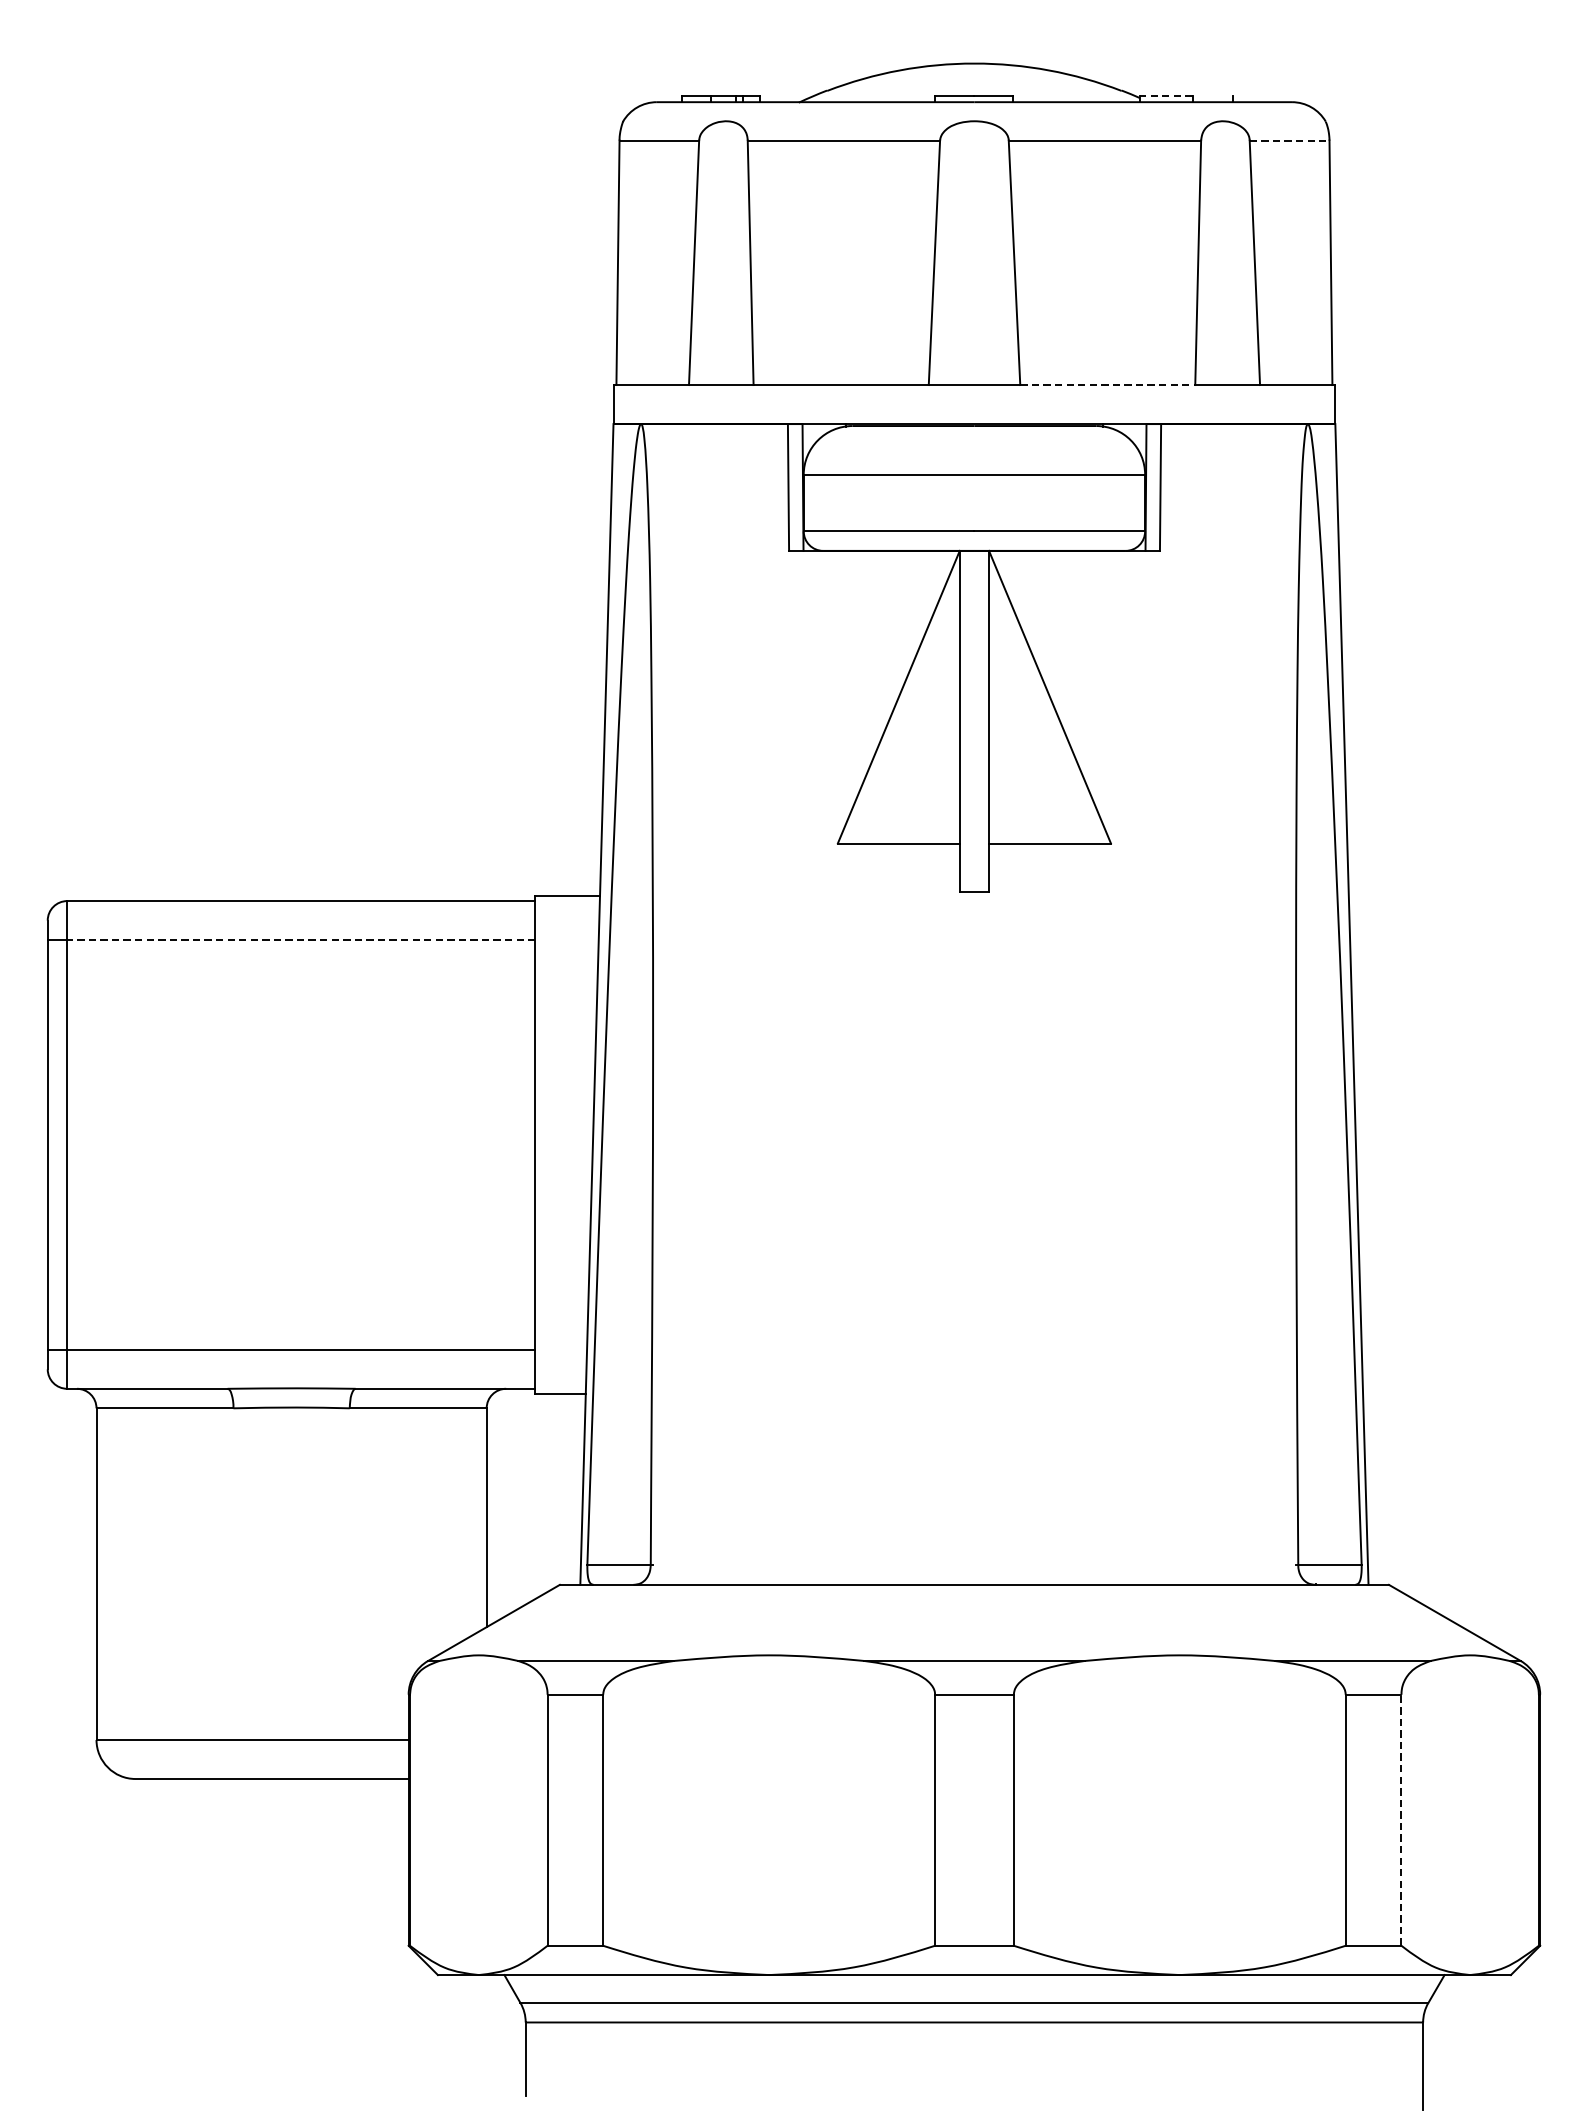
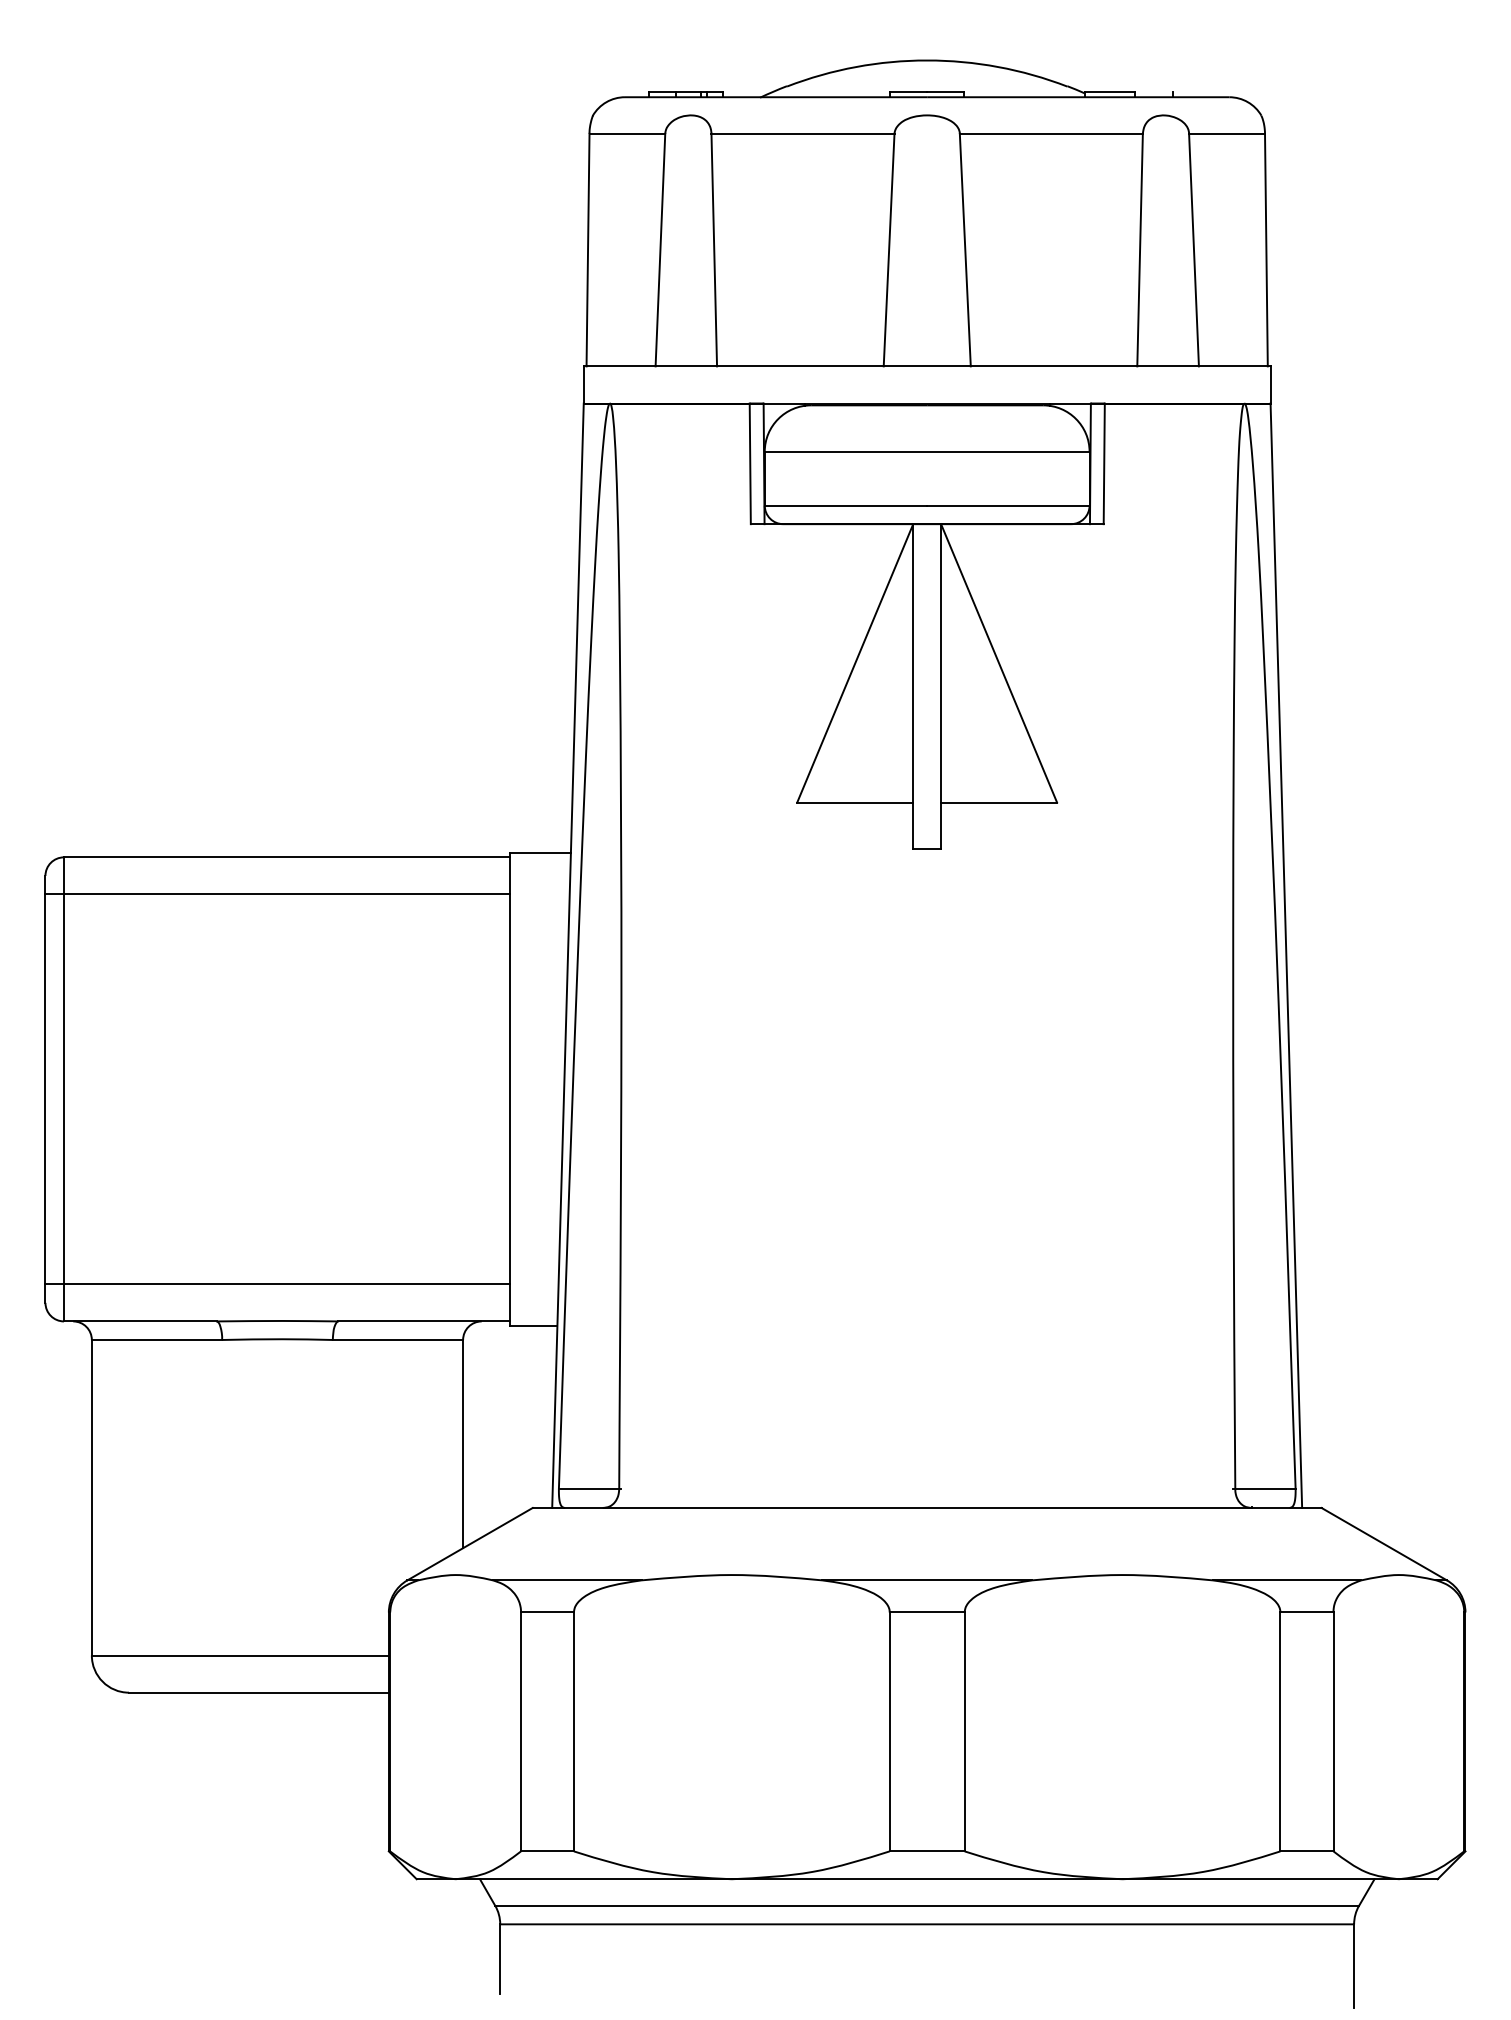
line: (1166, 96) -> (1109, 91), dashed -> solid
line: (1290, 140) -> (1227, 133), dashed -> solid
line: (1108, 385) -> (1054, 366), dashed -> solid
line: (301, 940) -> (286, 894), dashed -> solid
line: (1401, 1819) -> (1333, 1731), dashed -> solid

